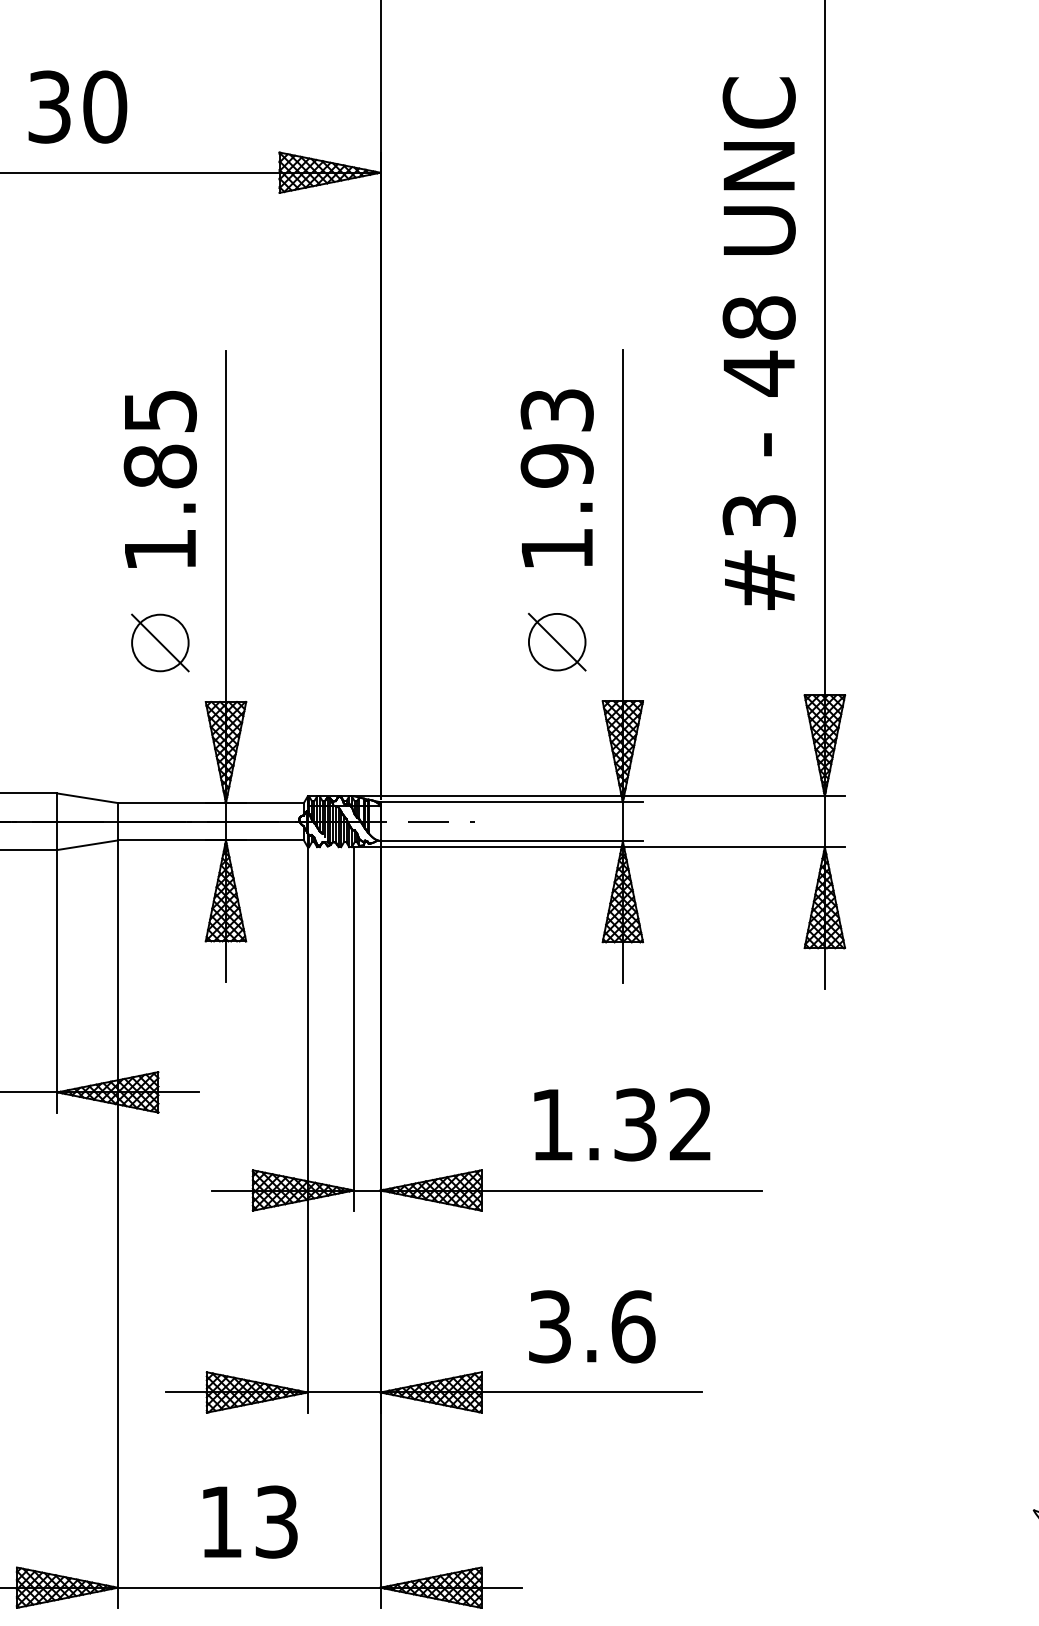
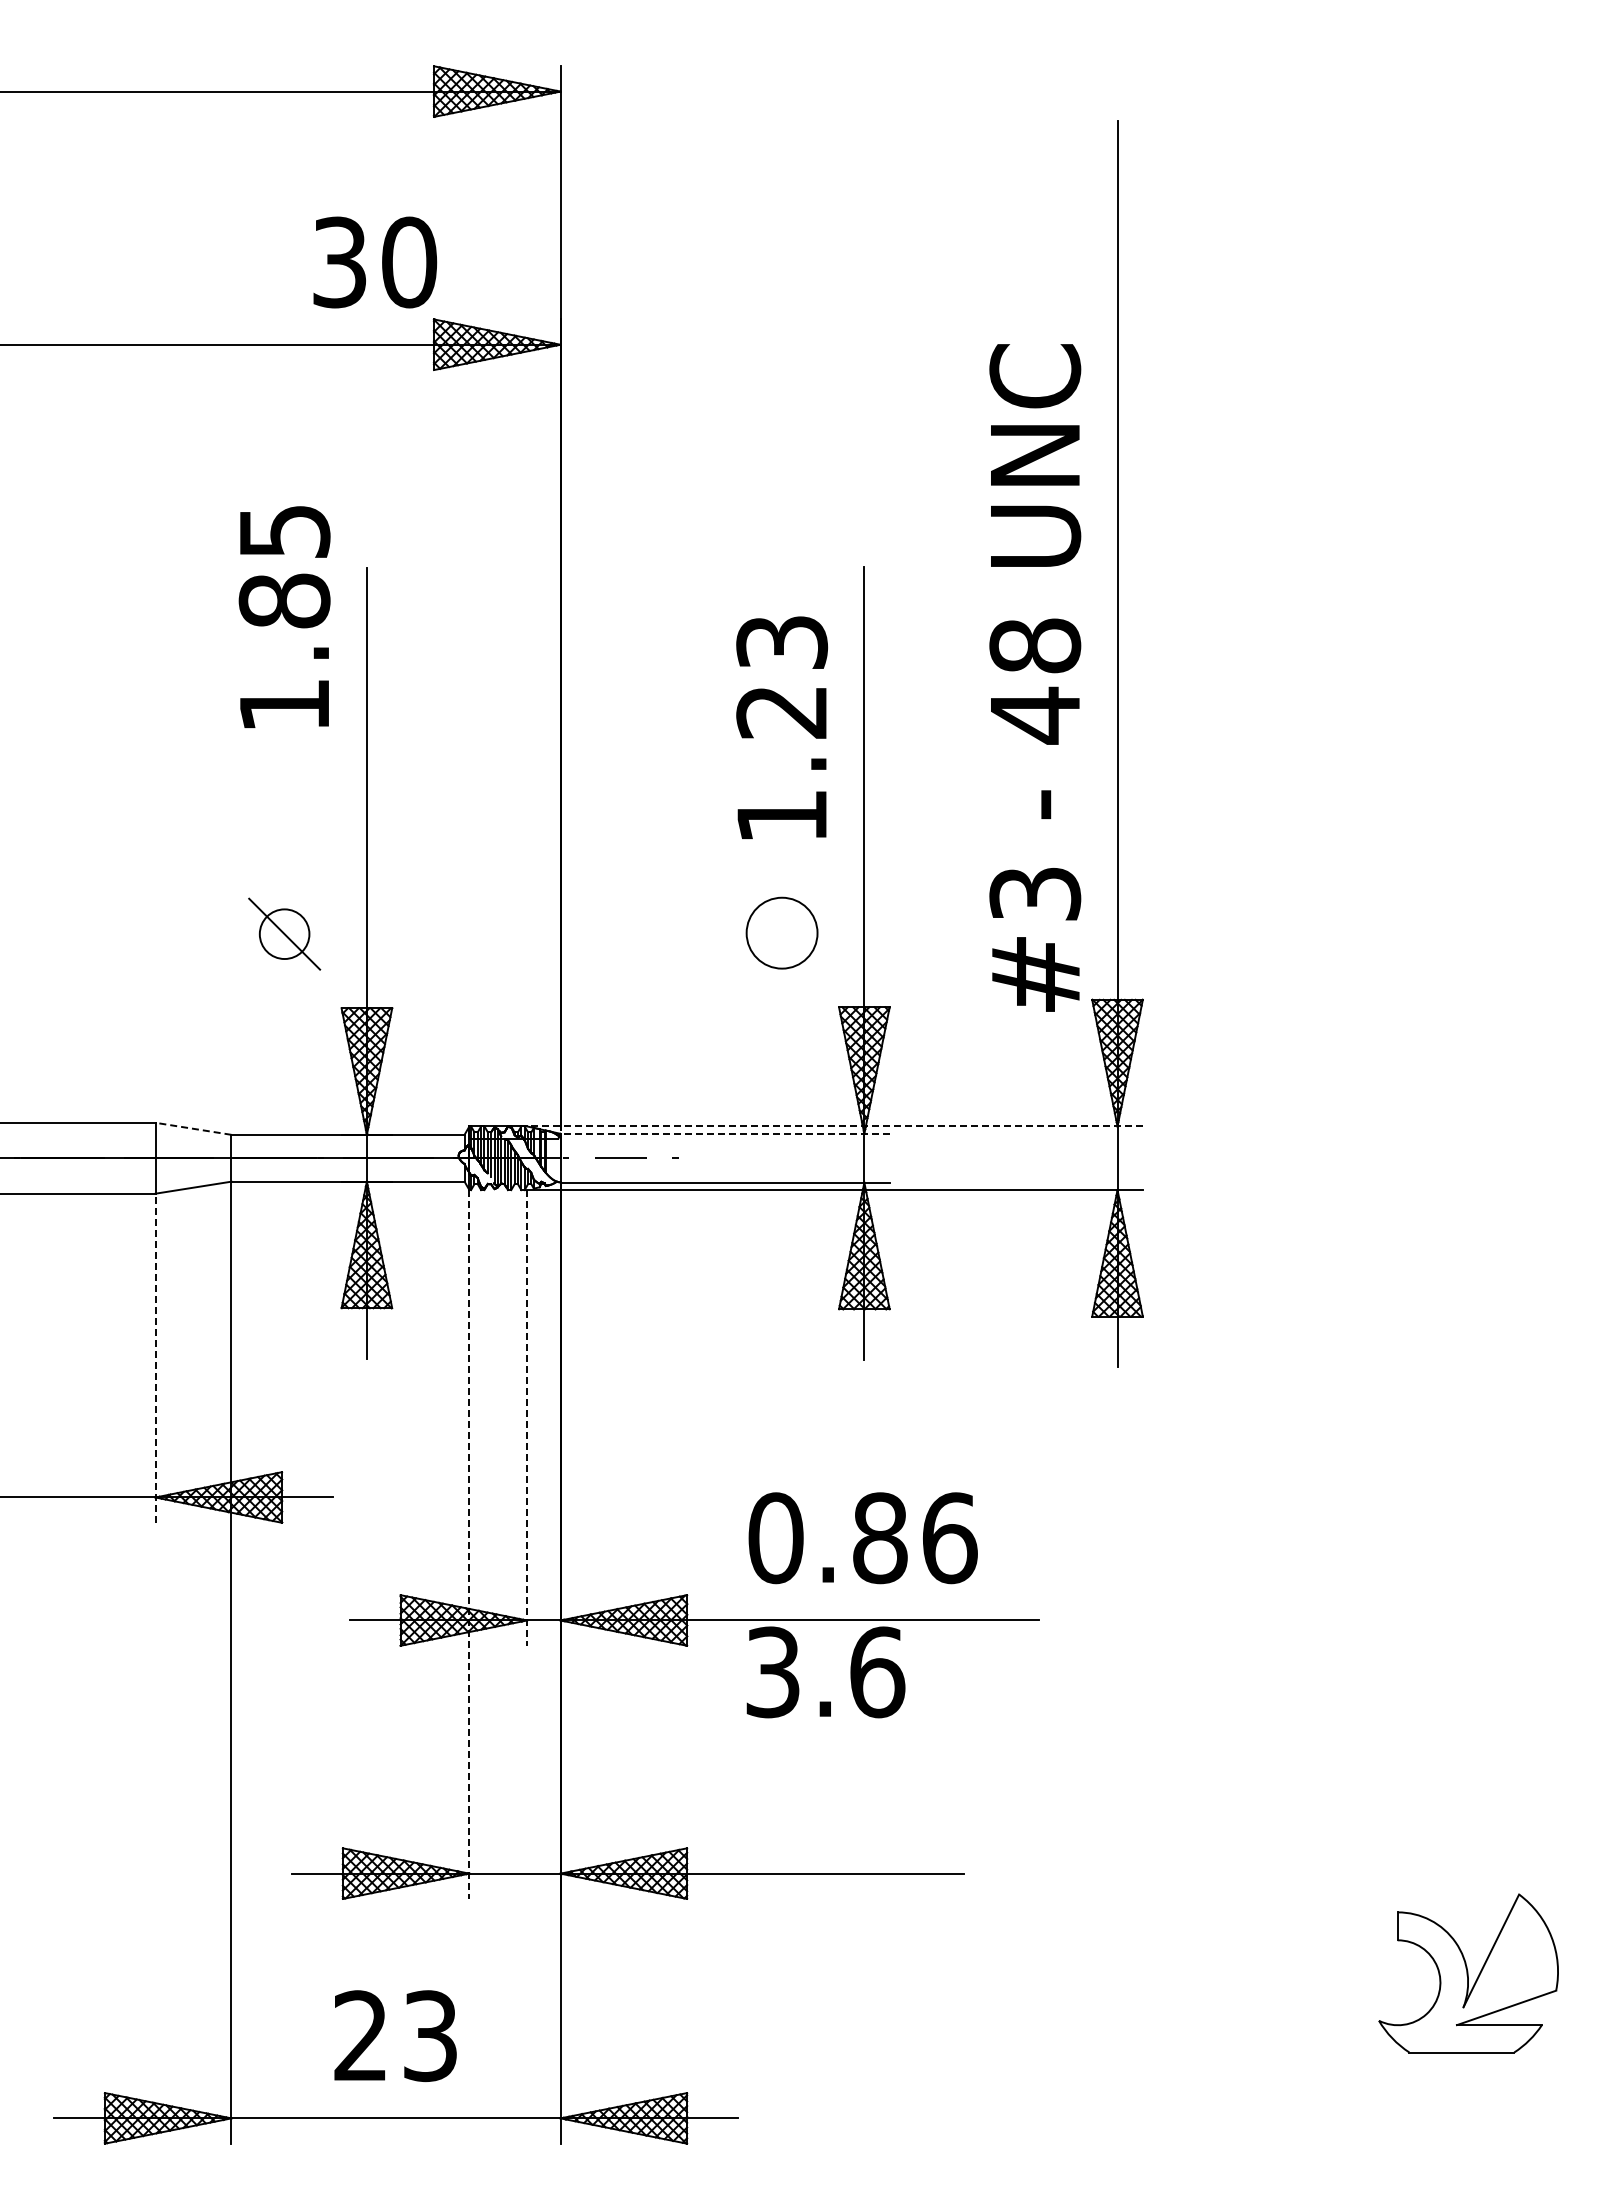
text: (78, 107) -> (375, 262), moved
text: (759, 343) -> (1035, 677), moved
text: (557, 466) -> (782, 712), 1.93 -> 1.23
text: (160, 478) -> (284, 616), moved
line: (556, 641) -> (781, 932), removed
circle: (160, 642) -> (284, 933), size x0.7
line: (599, 796) -> (835, 1126), solid -> dashed
line: (86, 798) -> (192, 1128), solid -> dashed
line: (512, 801) -> (725, 1133), solid -> dashed
line: (57, 981) -> (155, 1358), solid -> dashed
line: (354, 1028) -> (527, 1417), solid -> dashed
text: (621, 1125) -> (862, 1538), 1.32 -> 0.86
line: (307, 1130) -> (469, 1545), solid -> dashed
text: (591, 1326) -> (825, 1672), moved
text: (220, 1521) -> (359, 2035), 13 -> 23

